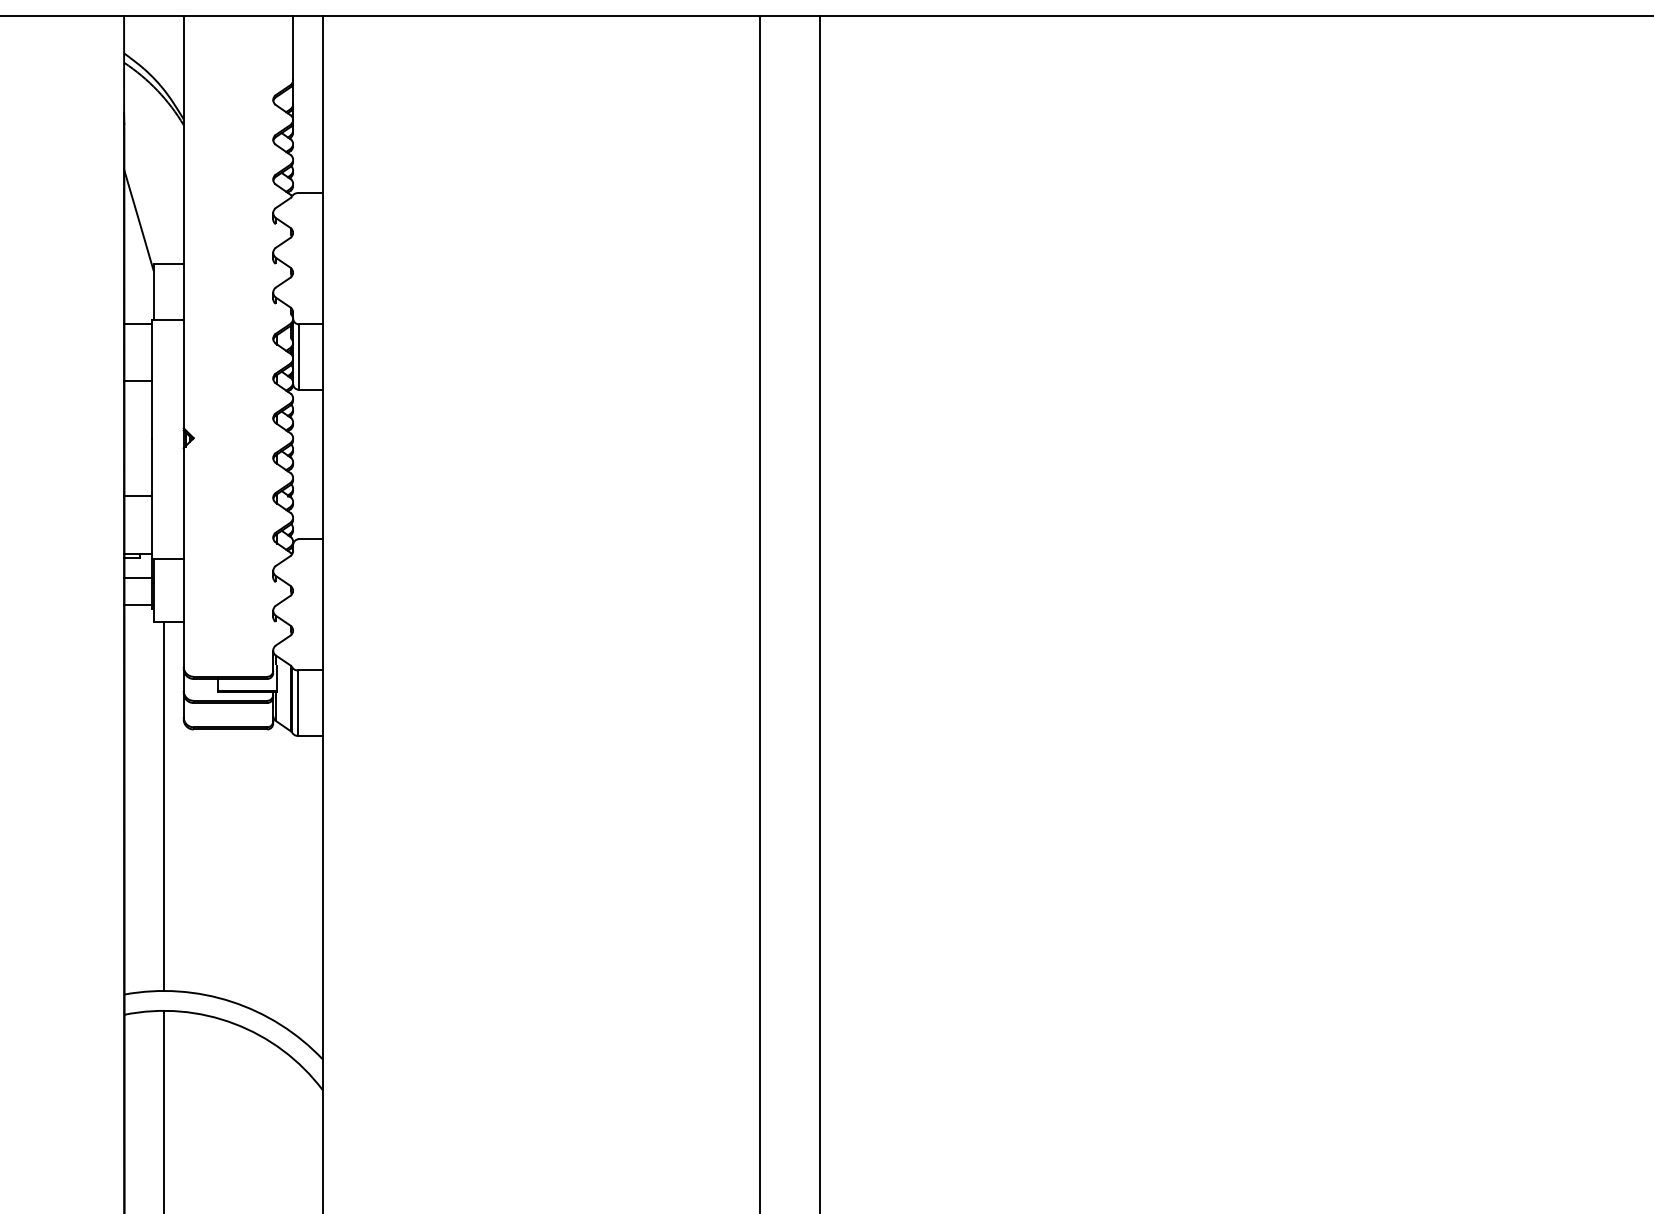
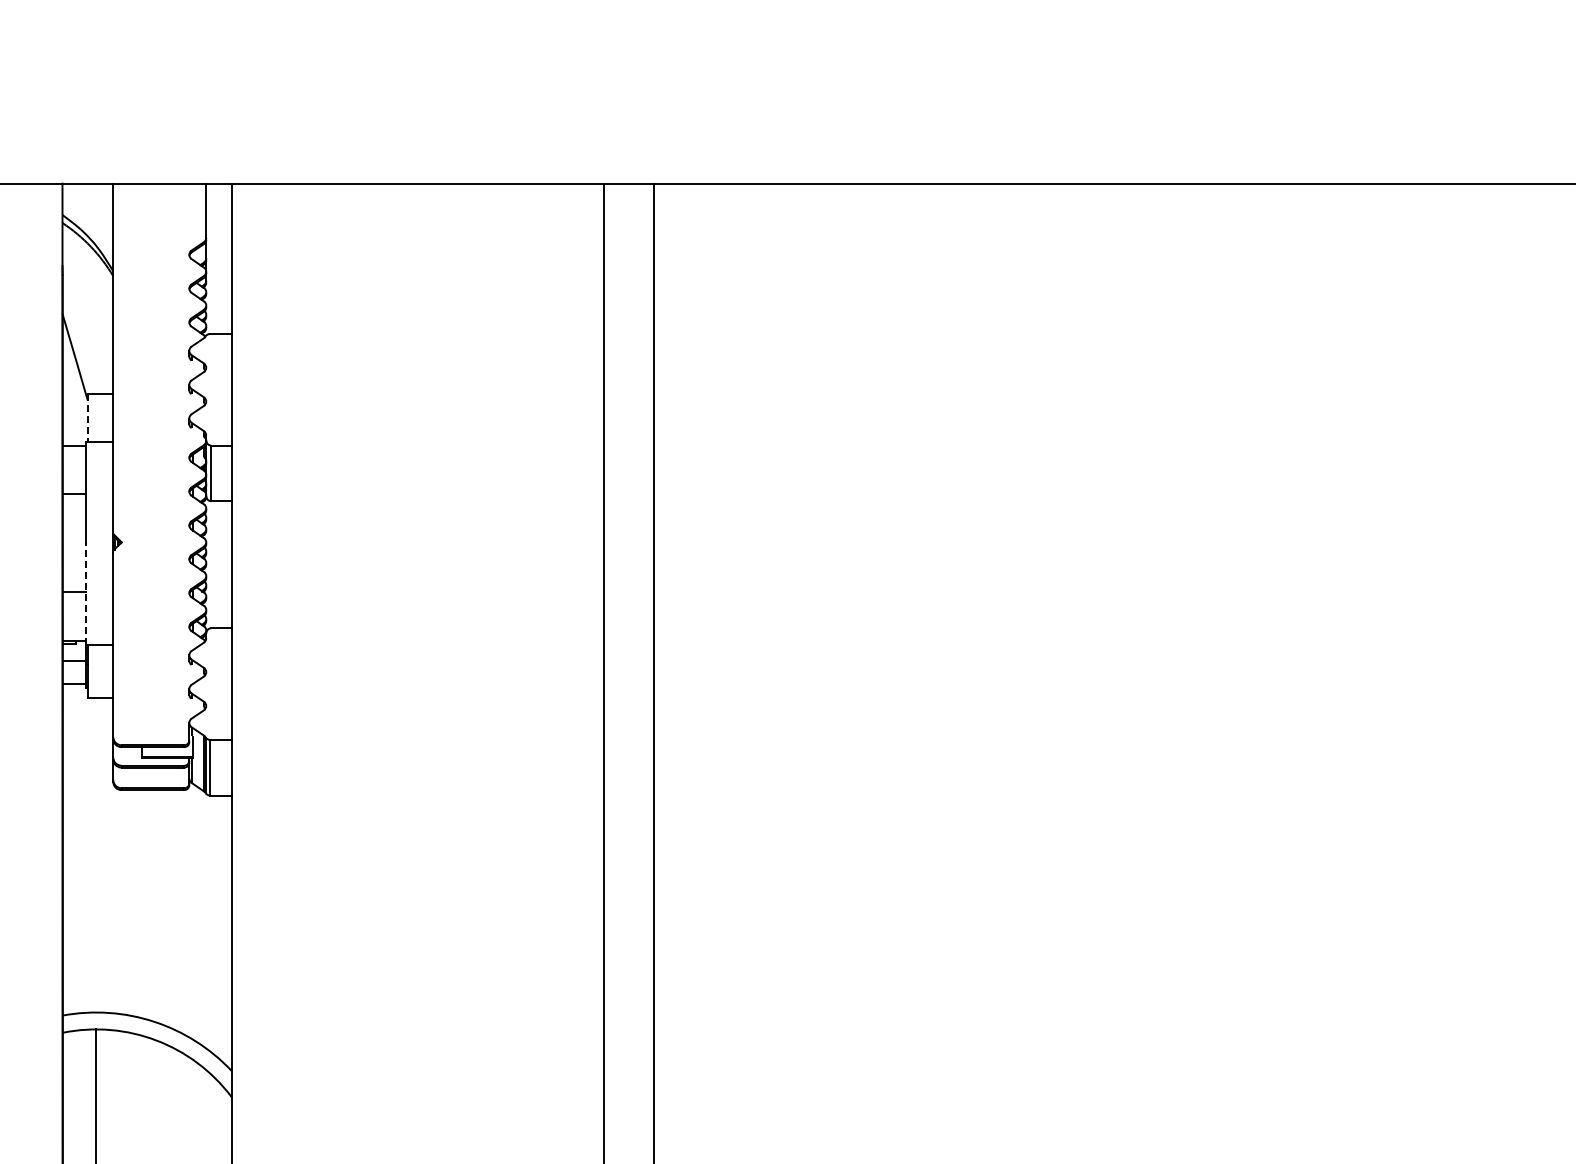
line: (153, 291) -> (87, 417), solid -> dashed
line: (152, 498) -> (86, 593), solid -> dashed
line: (164, 806) -> (96, 855), removed

